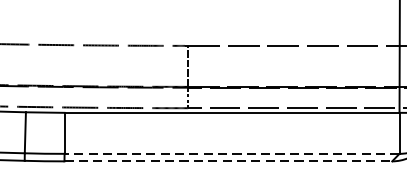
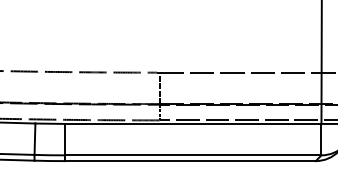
line: (231, 154) -> (192, 155), dashed -> solid
line: (228, 161) -> (190, 161), dashed -> solid

